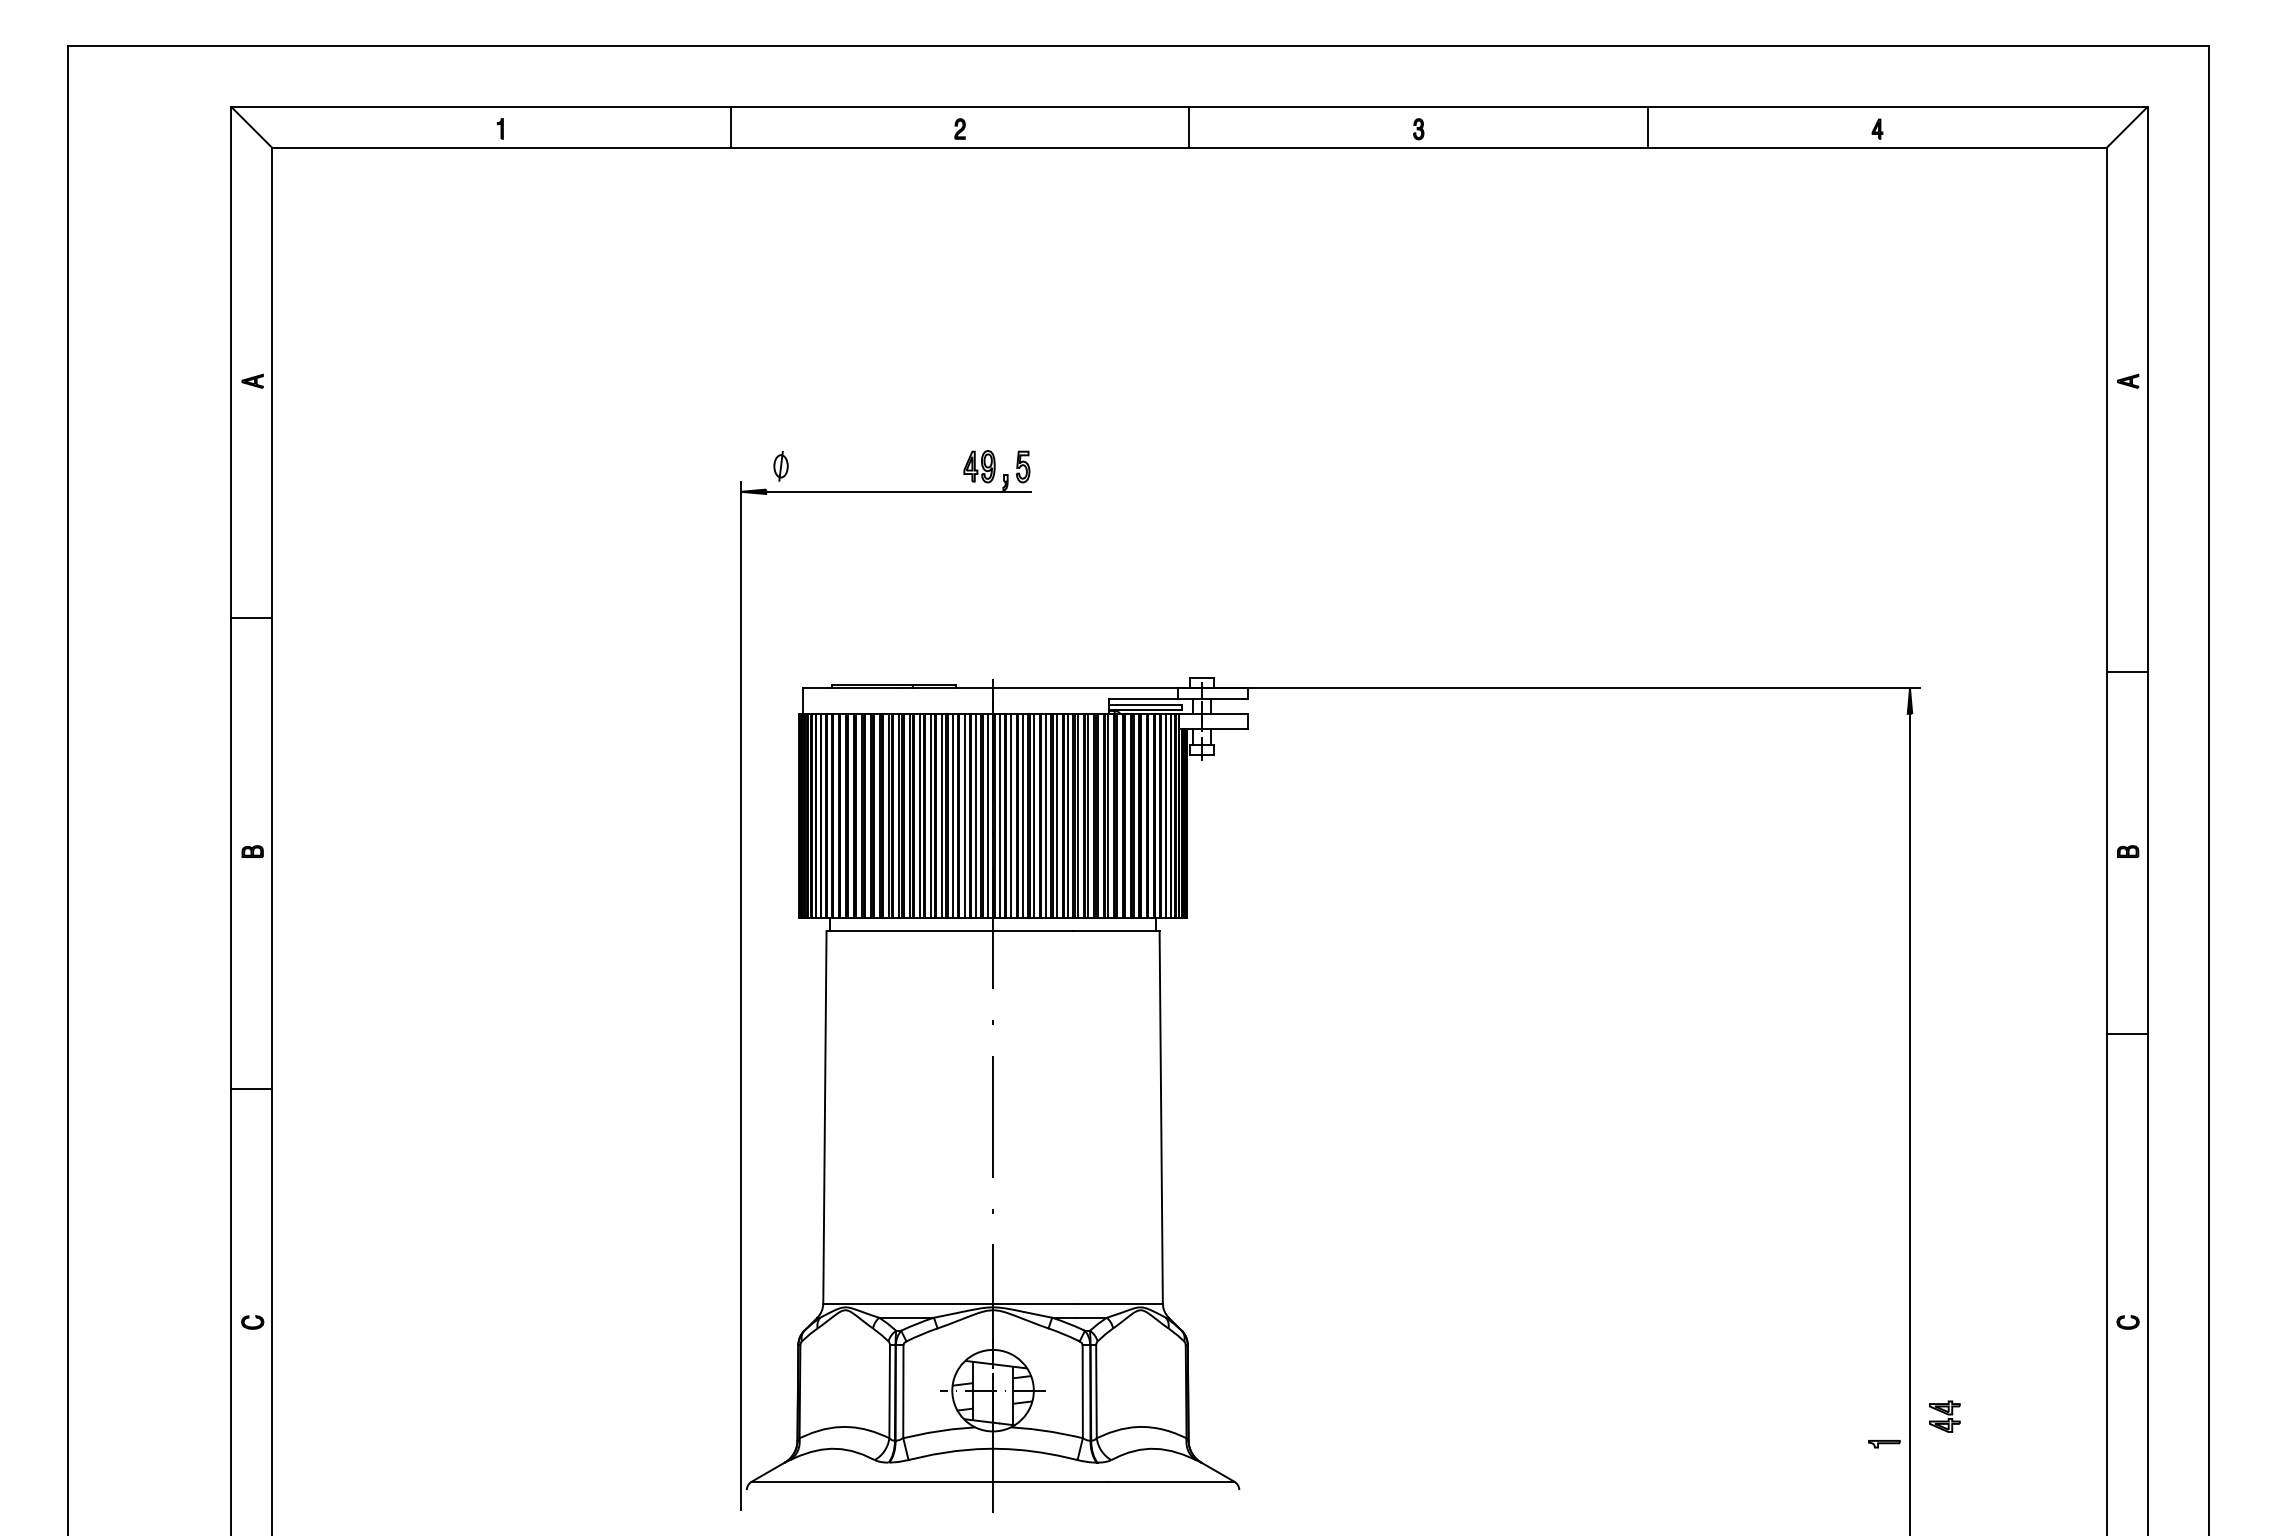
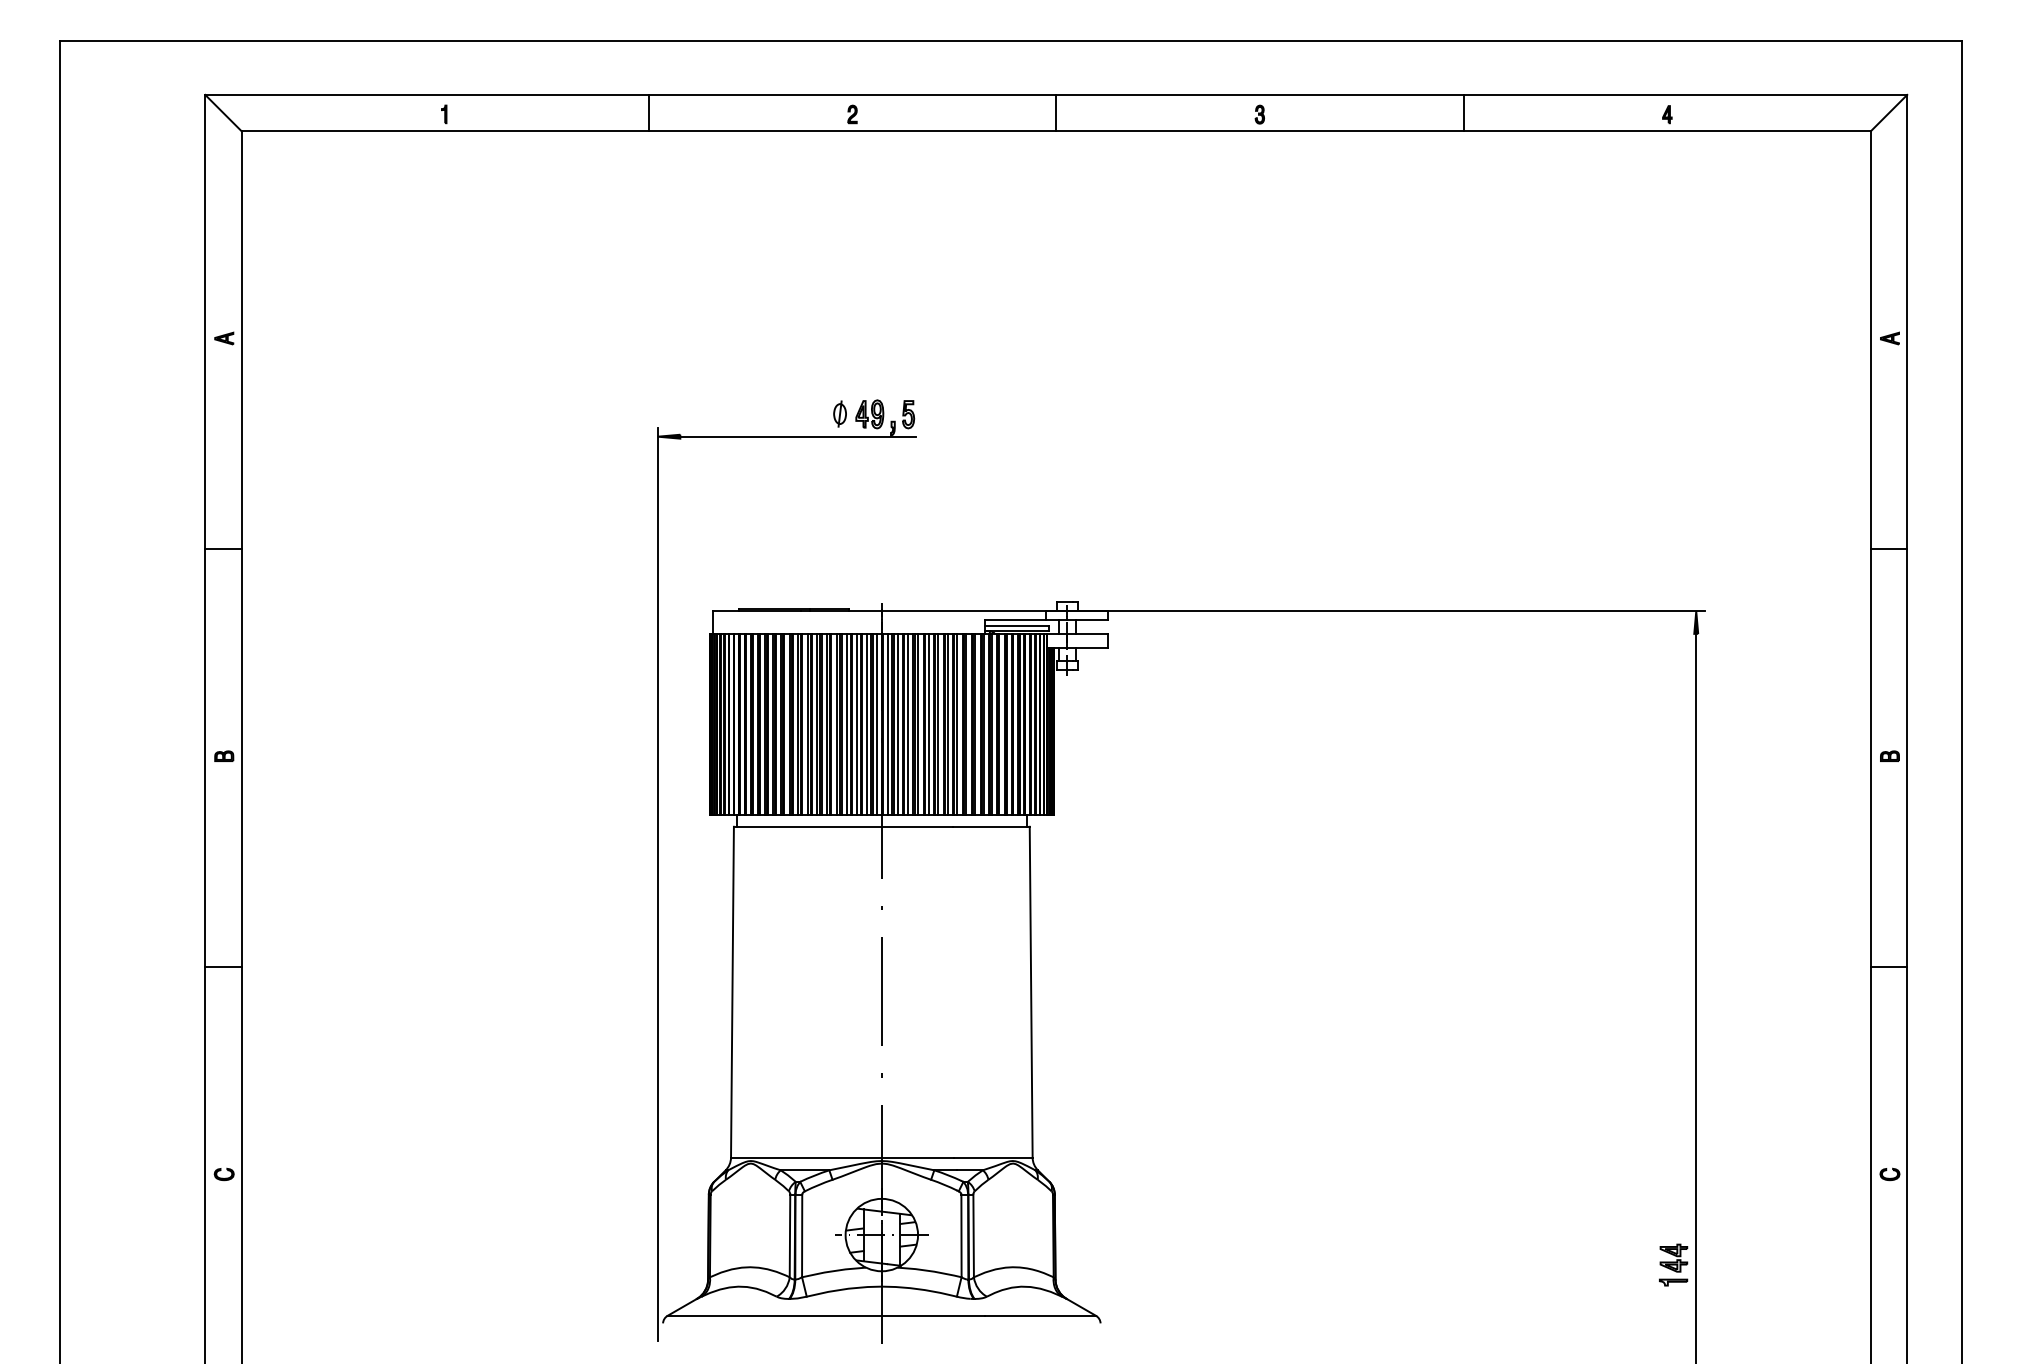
part: (780, 466) -> (839, 414), moved
line: (2126, 672) -> (1888, 549), moved
line: (2126, 1033) -> (1888, 966), moved
part: (1944, 1416) -> (1673, 1257), moved

